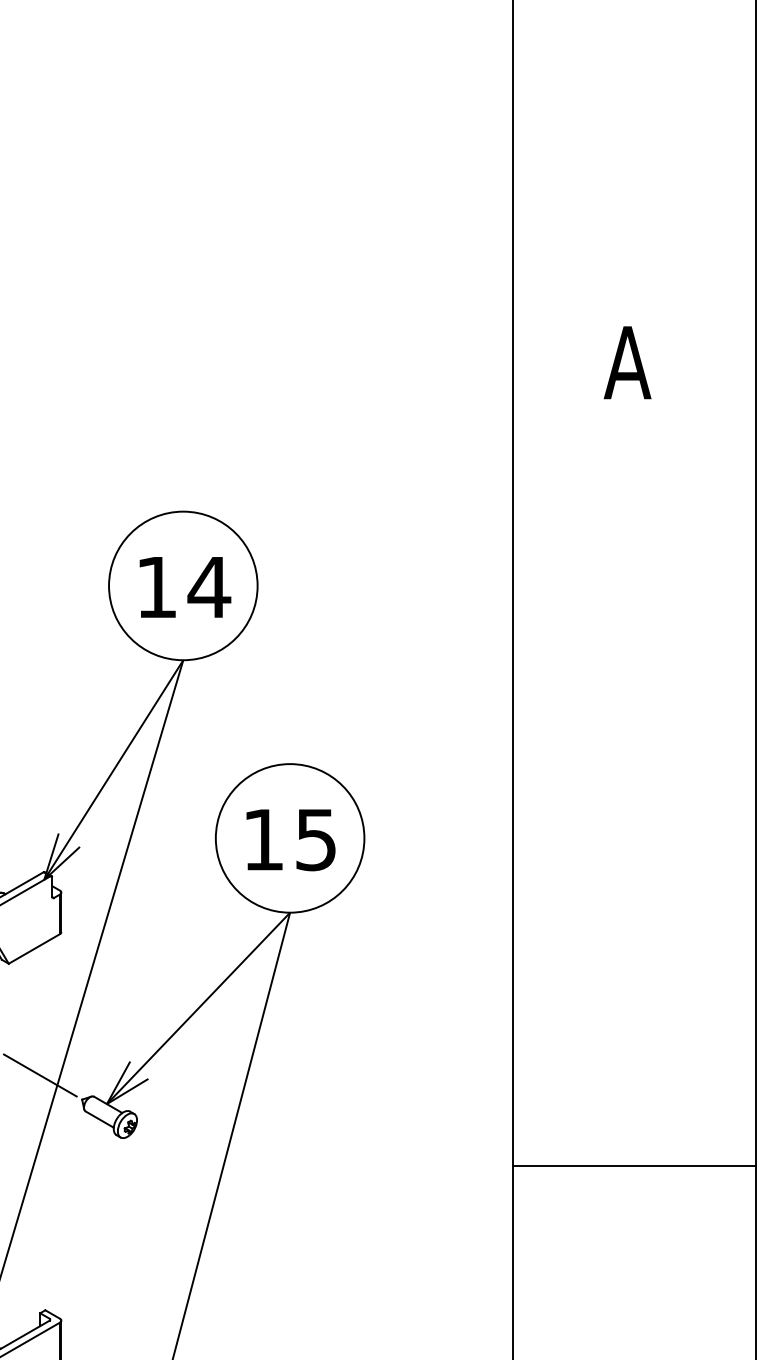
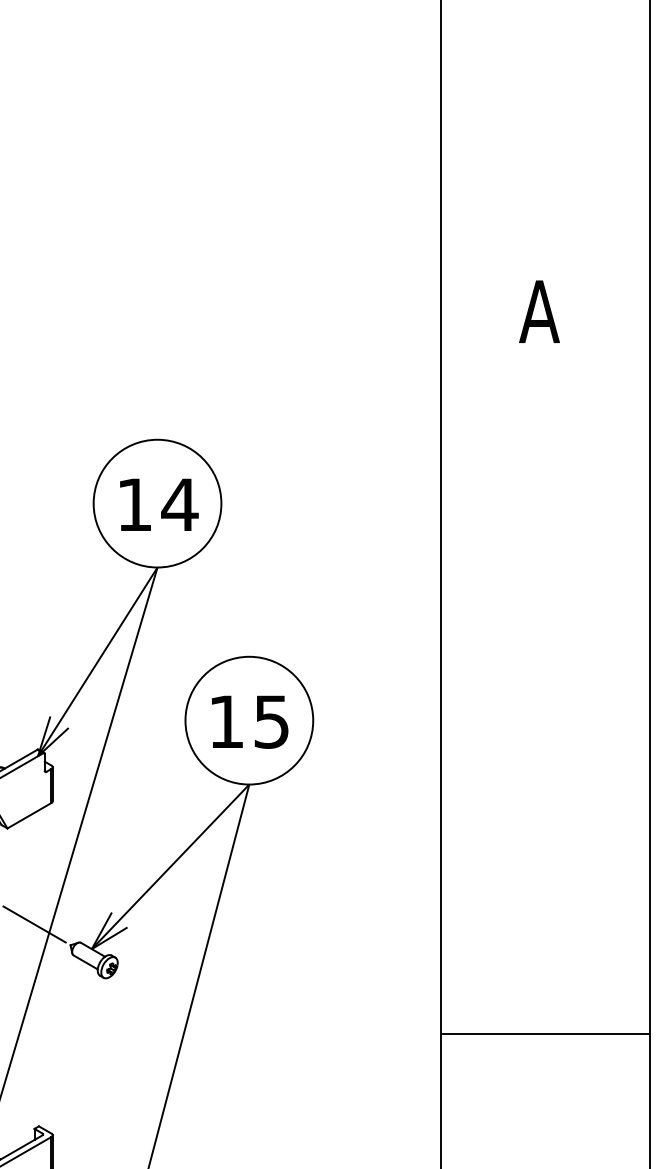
line: (633, 1166) -> (544, 1034), moved

